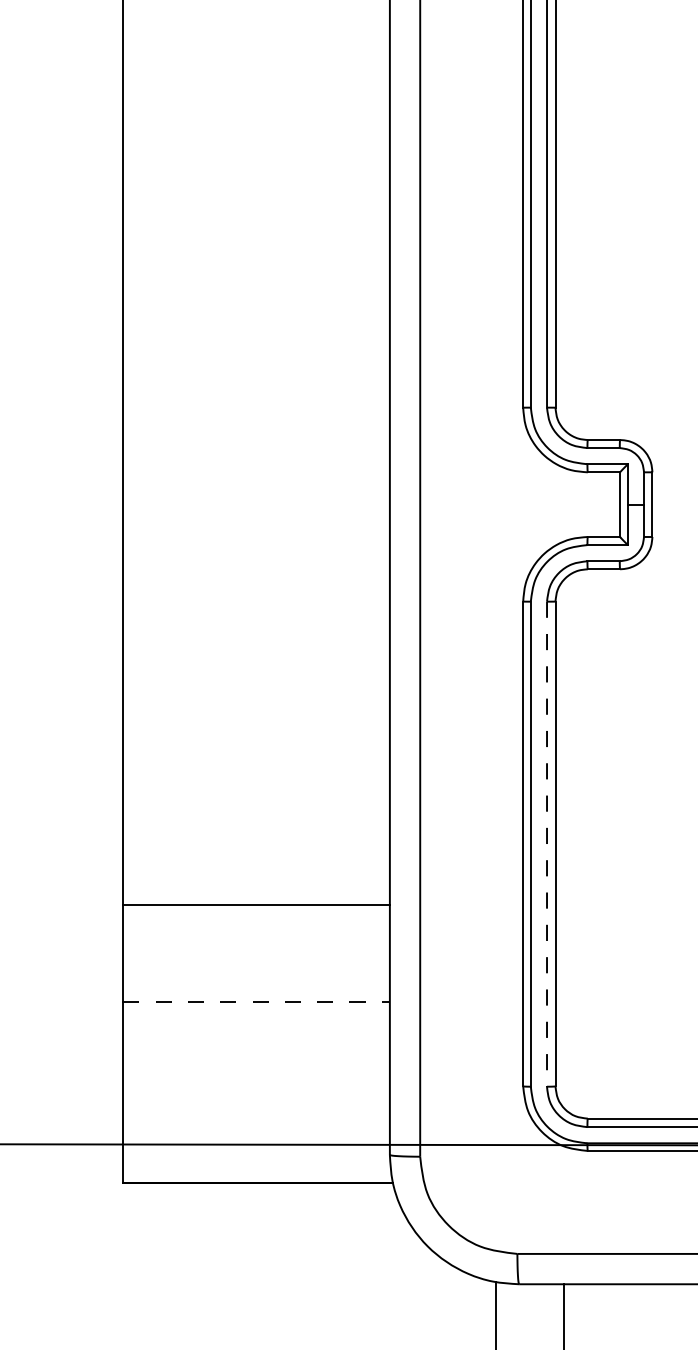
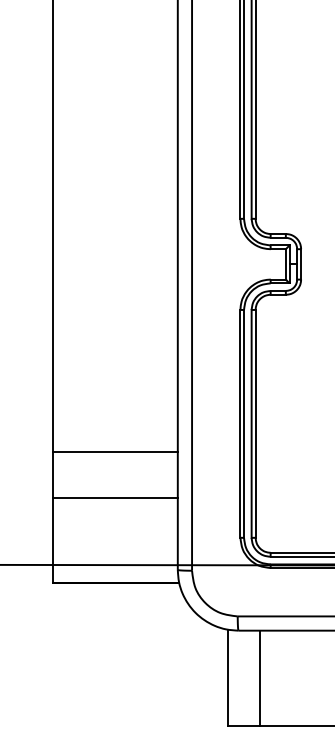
line: (546, 843) -> (251, 423), dashed -> solid
line: (257, 1002) -> (115, 498), dashed -> solid

